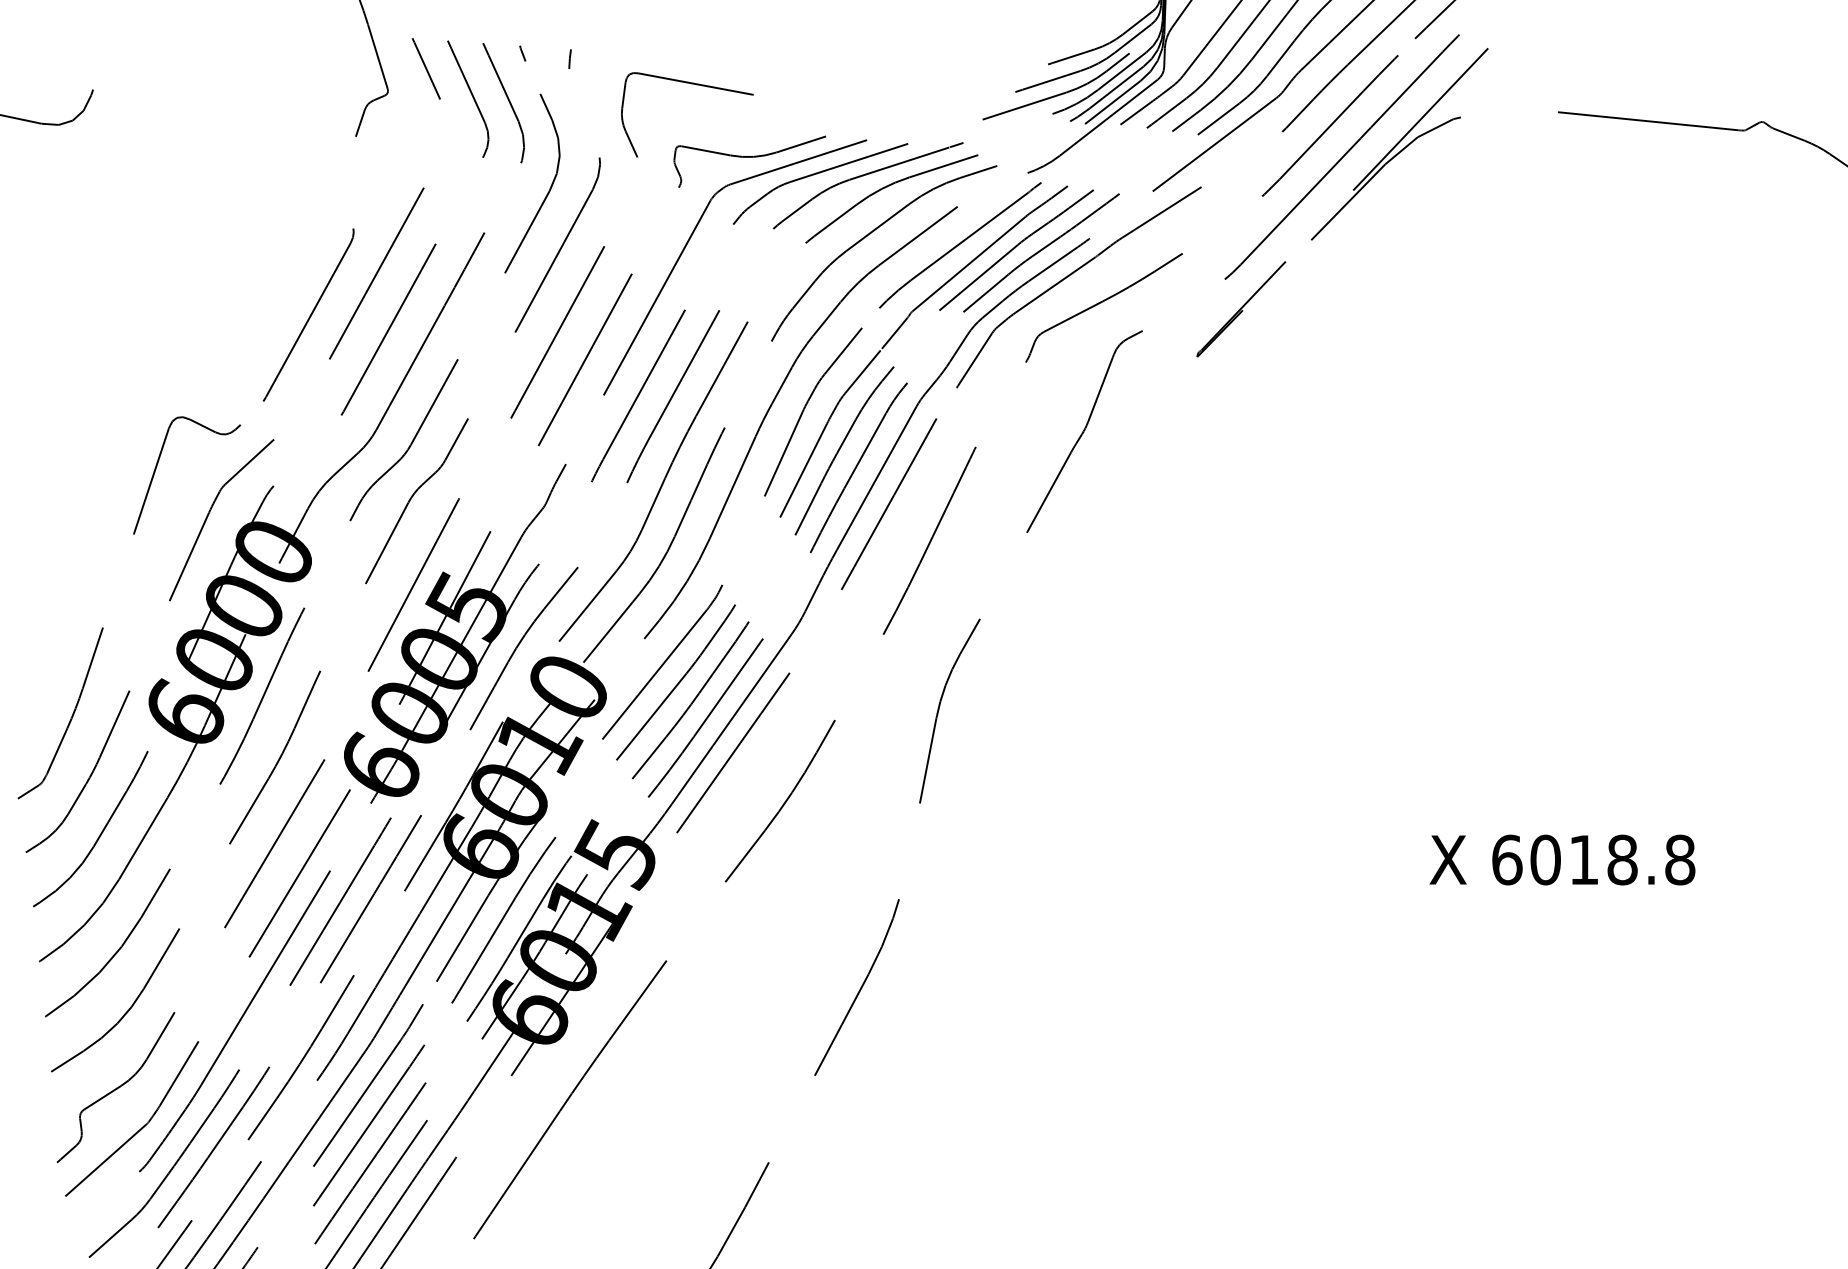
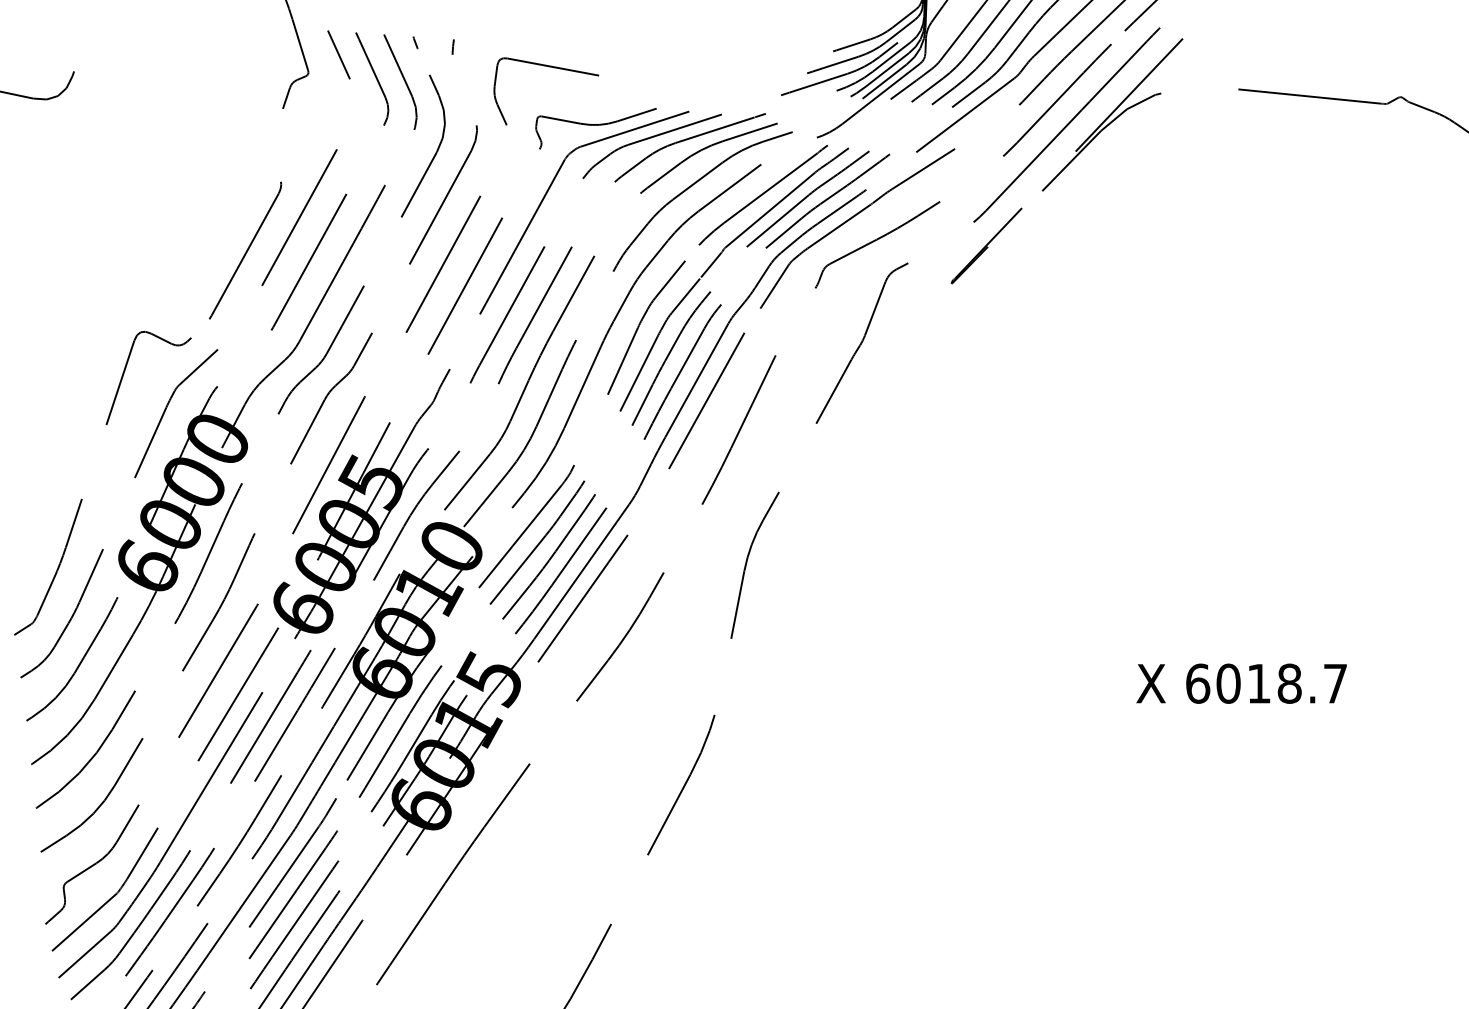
text: (1680, 859) -> (1335, 683), 6018.8 -> 6018.7
line: (106, 1200) -> (84, 954), added

